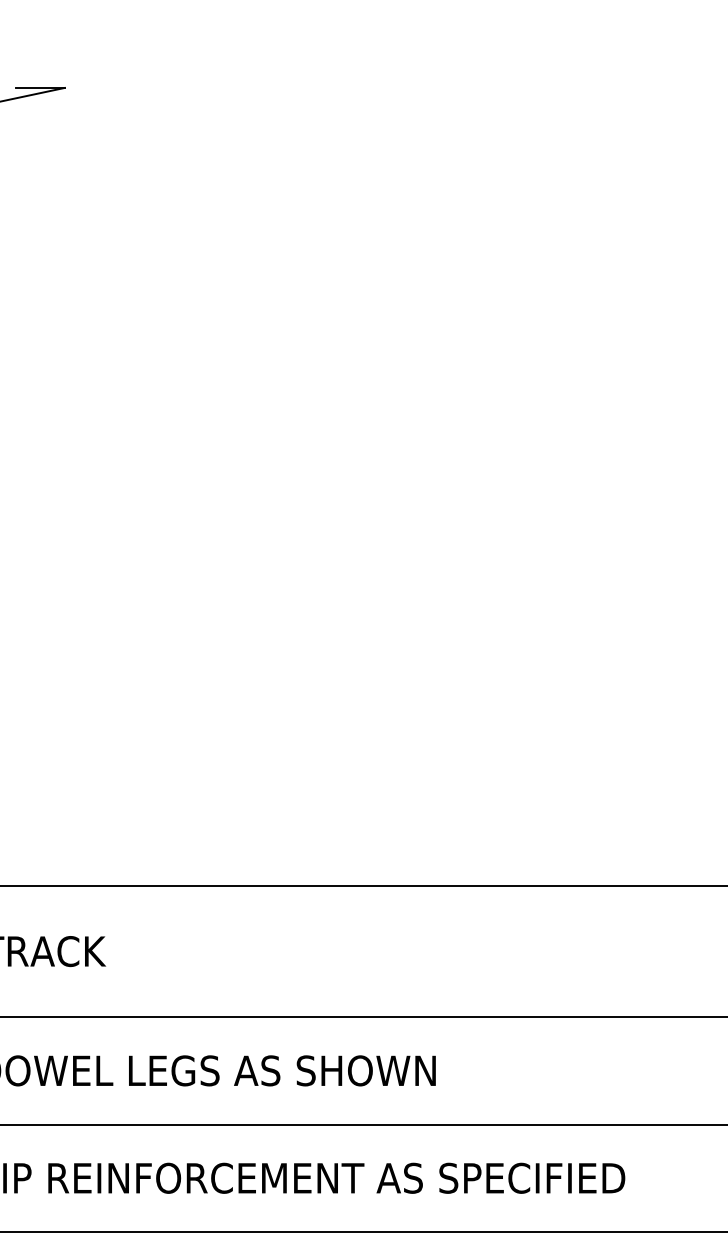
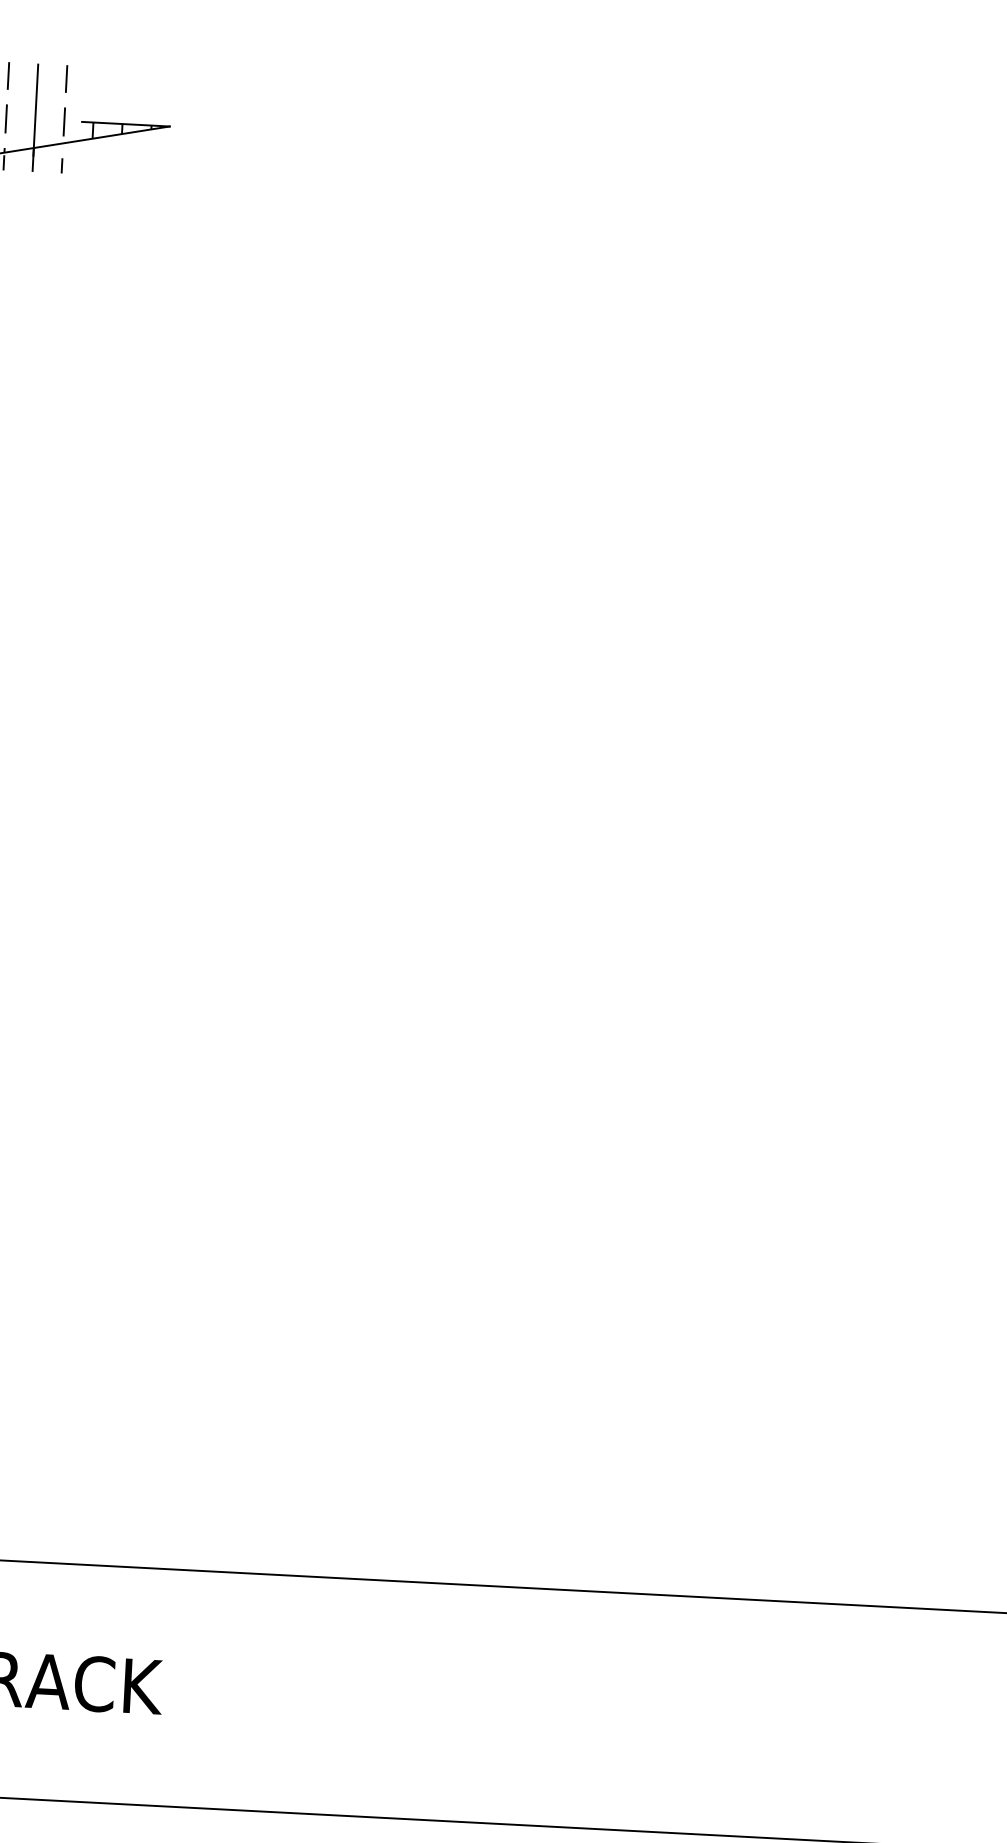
hatch: (30, 86) -> (108, 120), added

